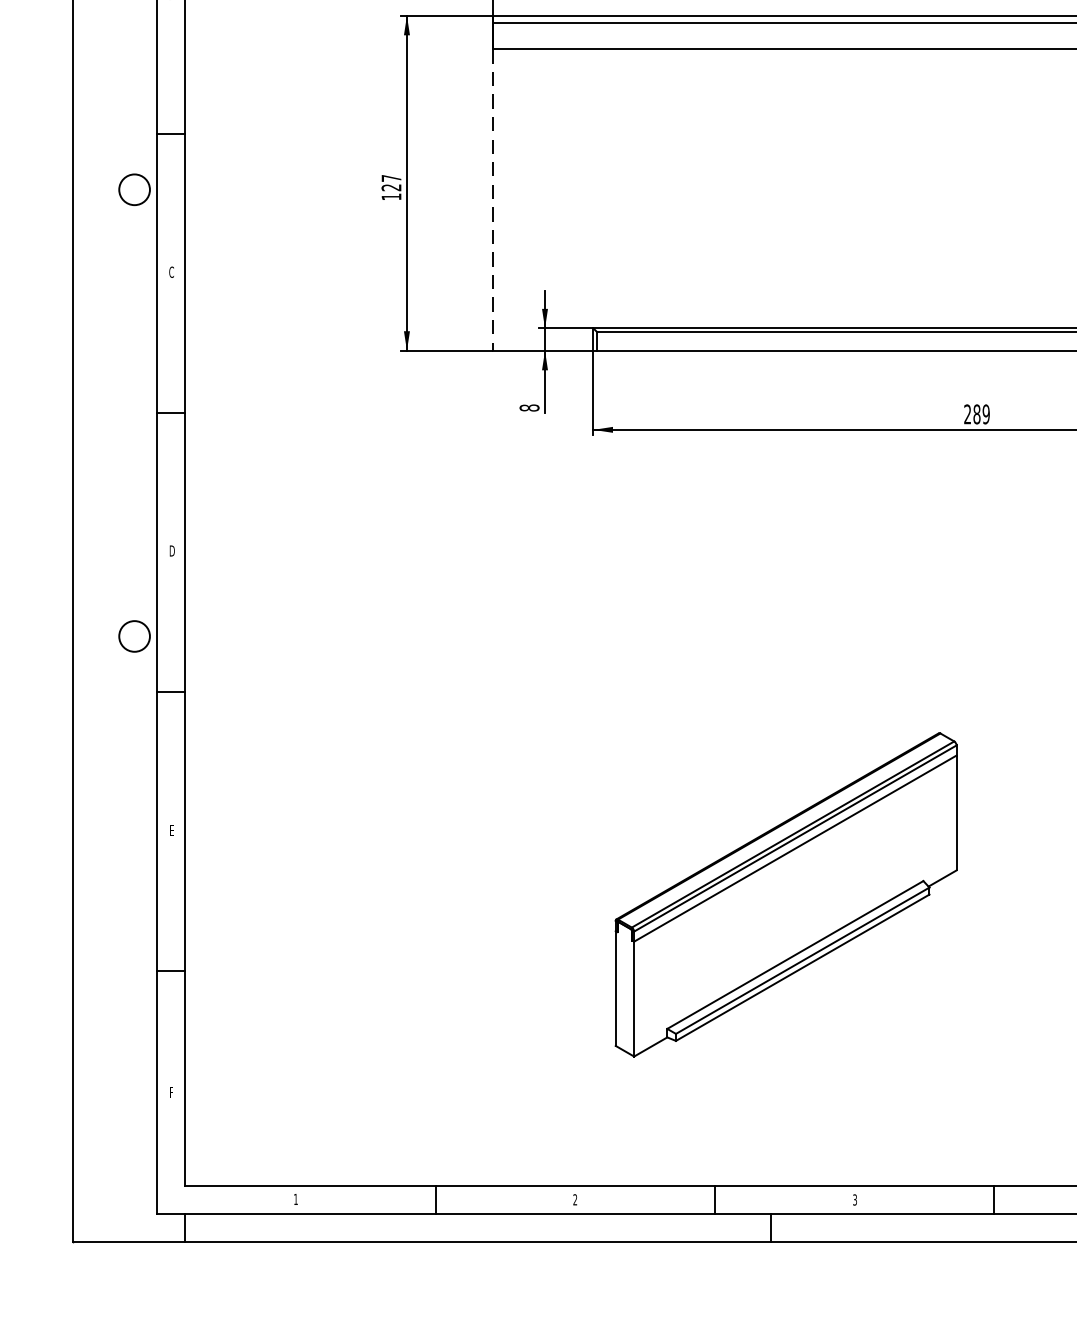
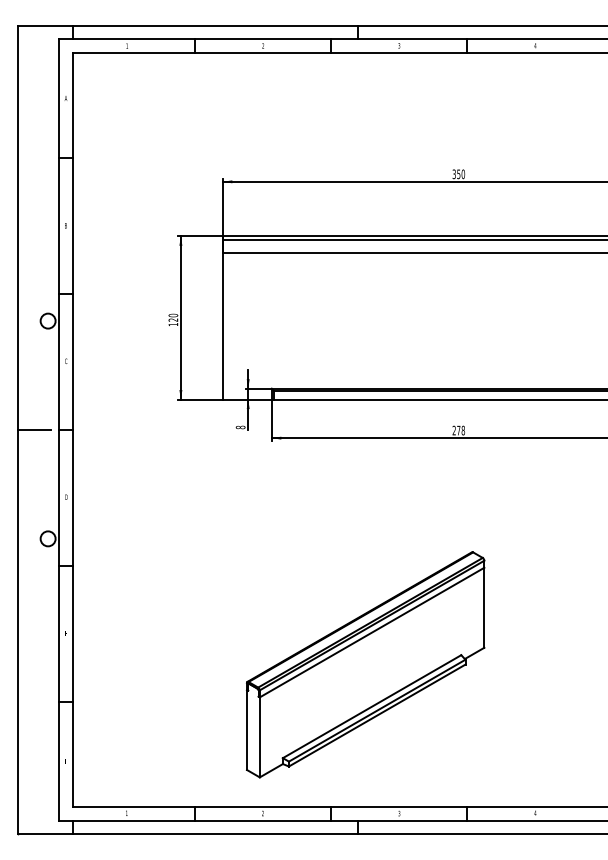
text: (391, 178) -> (173, 315), 127 -> 120
line: (492, 200) -> (222, 326), dashed -> solid
line: (106, 414) -> (34, 430), added
text: (982, 414) -> (461, 430), 289 -> 278
part: (785, 894) -> (365, 664), size x1.43

